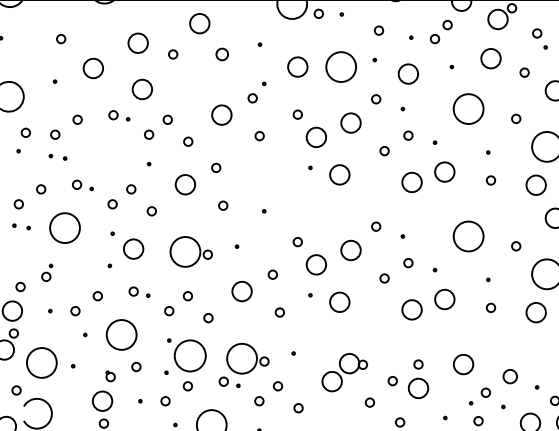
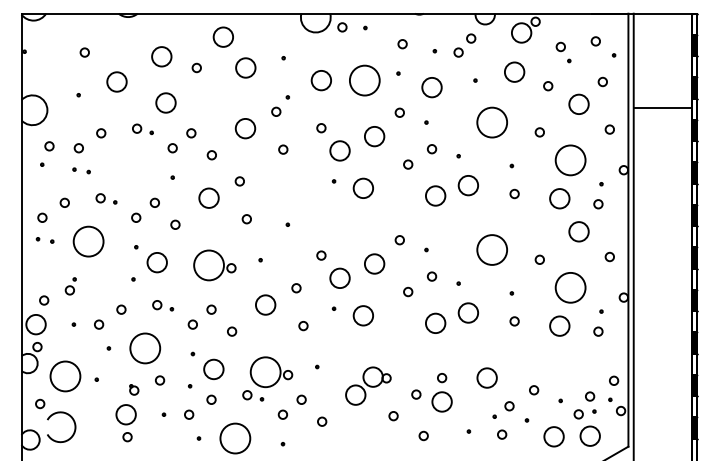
circle: (221, 53) -> (245, 67), size x1.67
circle: (189, 355) -> (213, 369), size x0.62
circle: (510, 376) -> (534, 390), size x0.62

